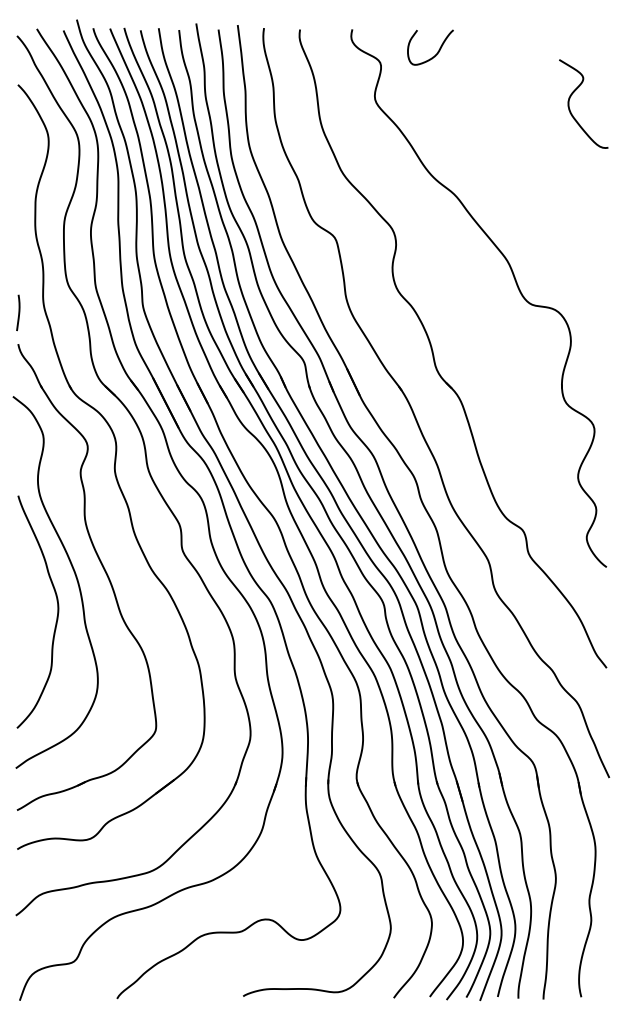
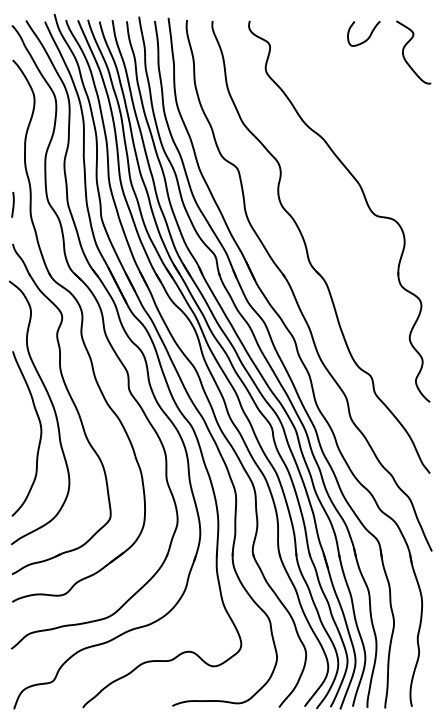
curve: (437, 51) -> (368, 36), moved
curve: (571, 96) -> (405, 47), moved
curve: (18, 312) -> (13, 204), moved

